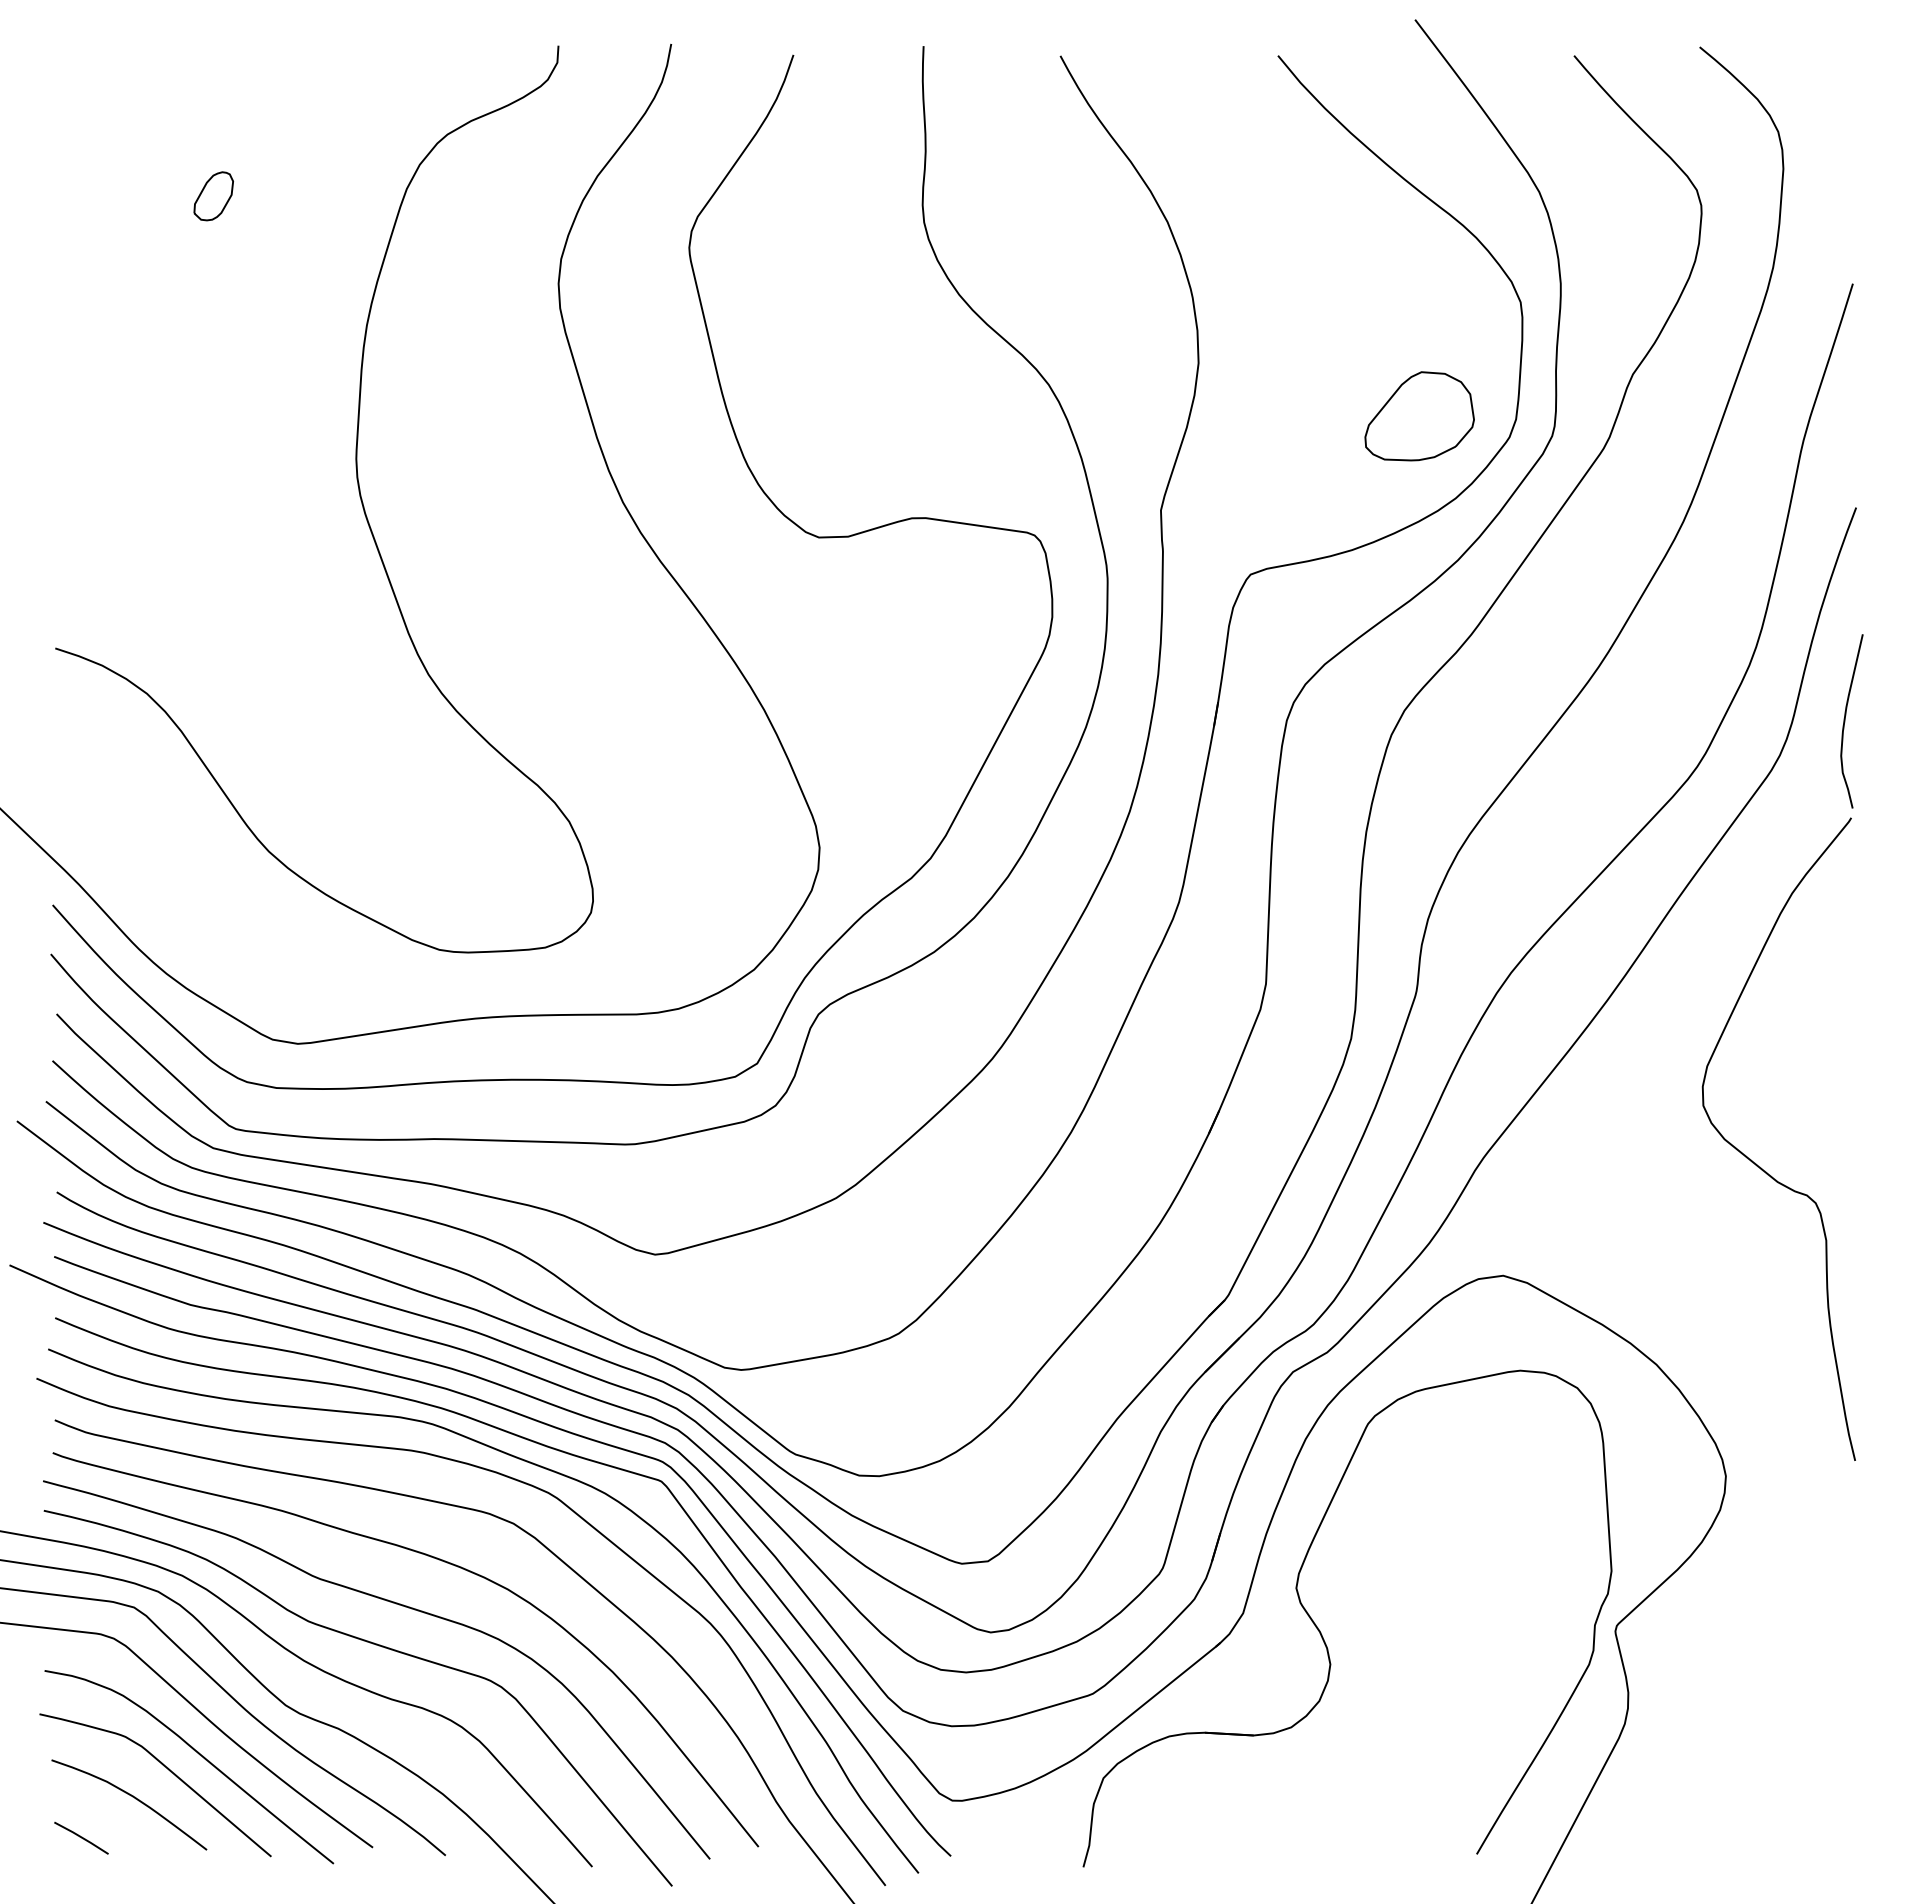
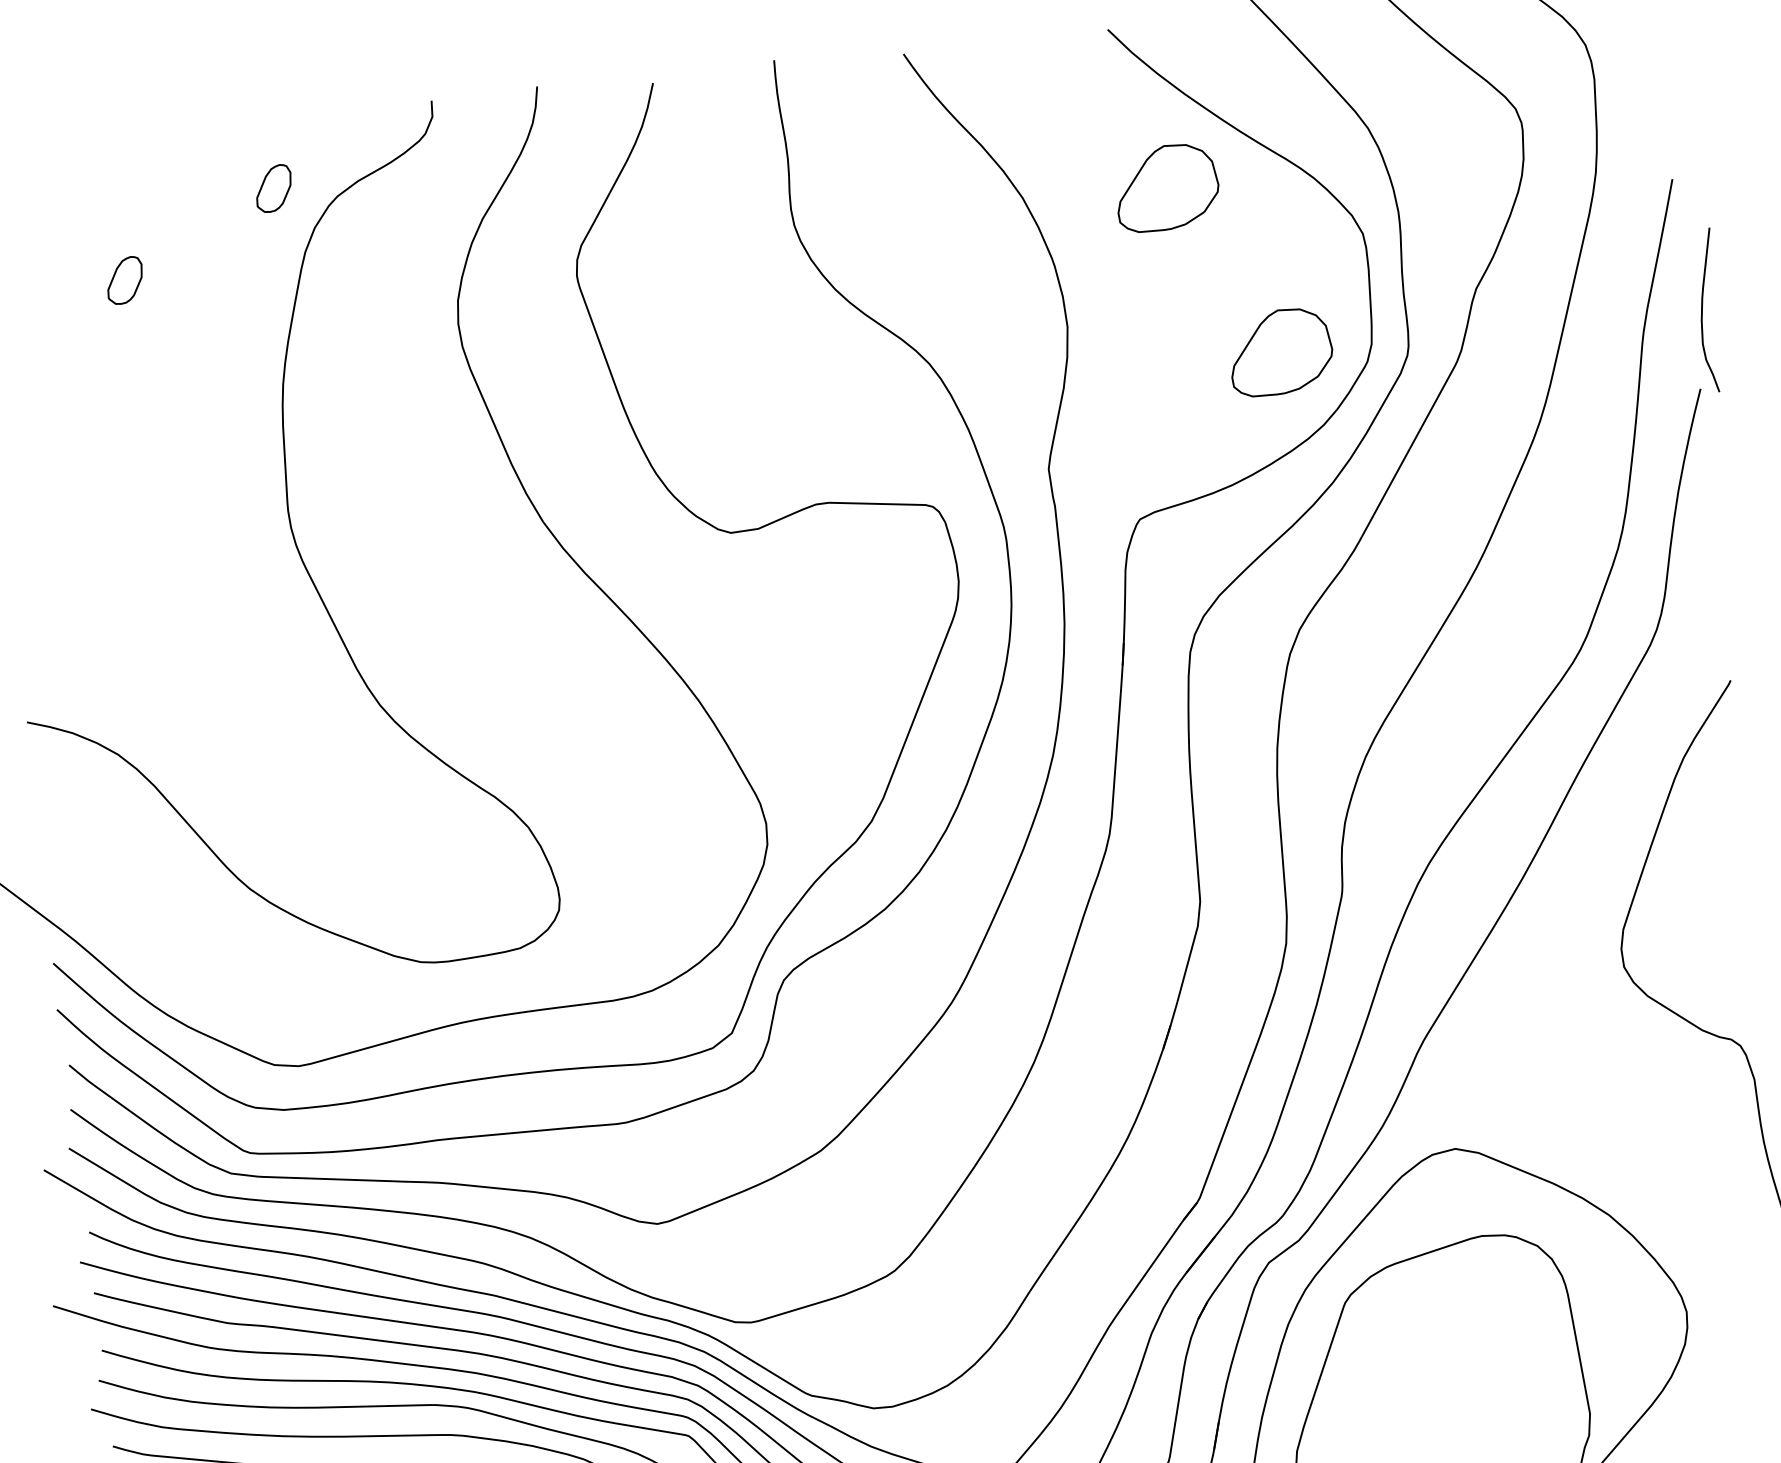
part: (381, 118) -> (273, 188), added
part: (1320, 229) -> (1166, 187), added
curve: (1845, 721) -> (1703, 311), moved

